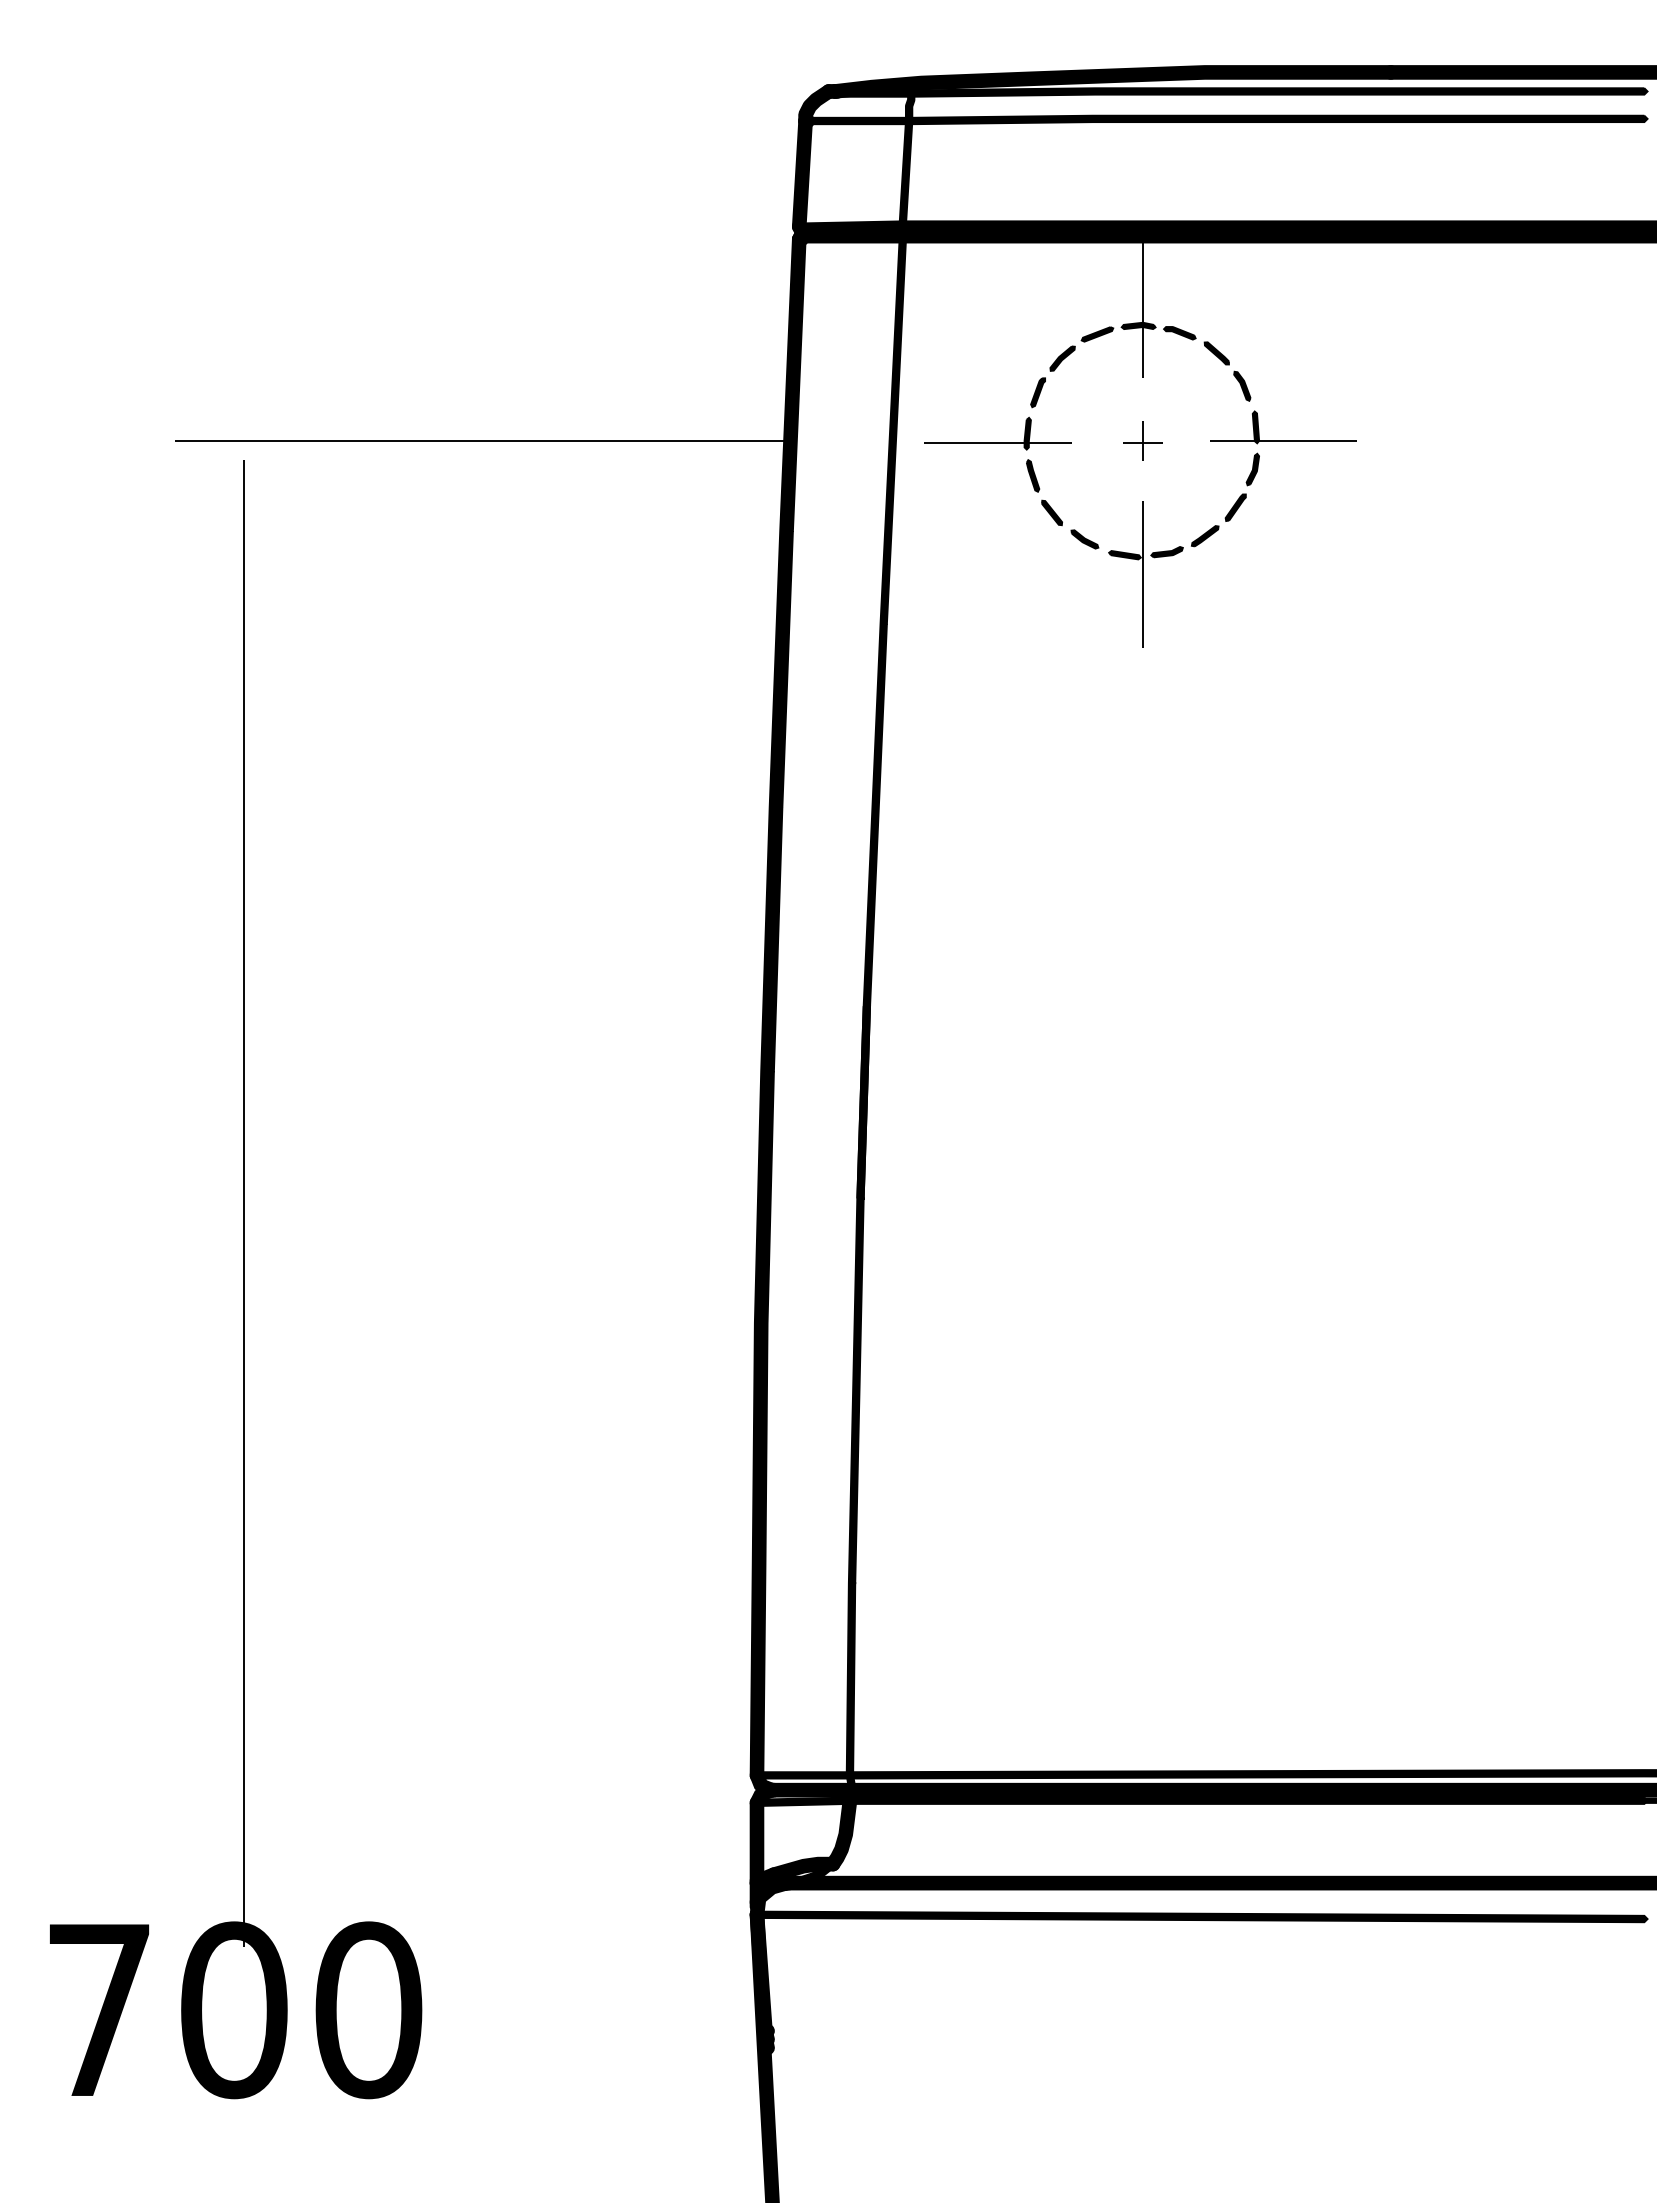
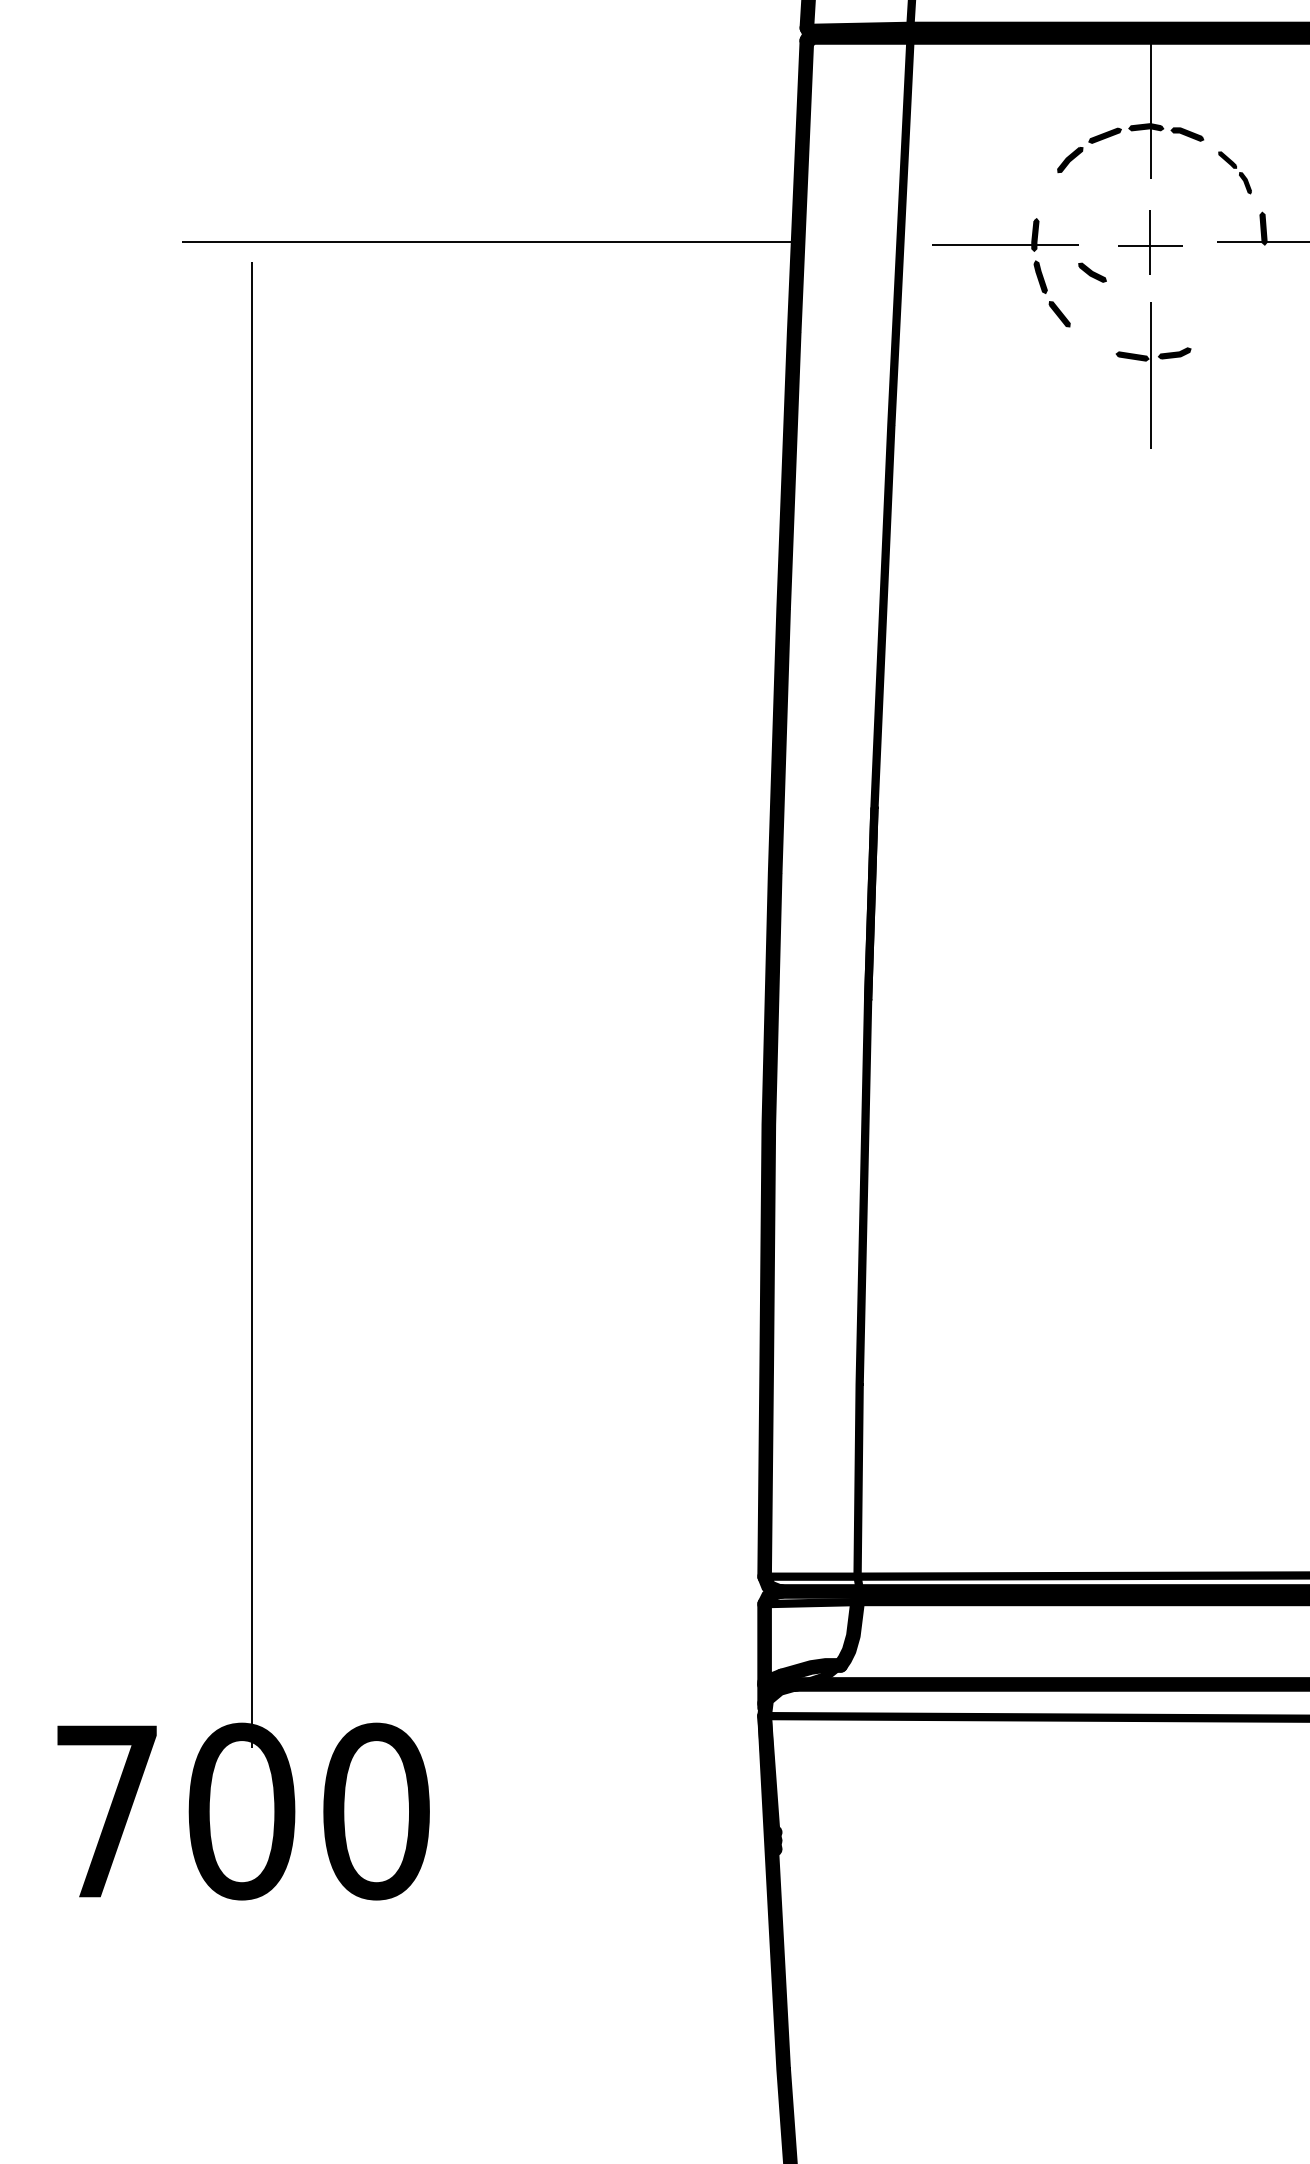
part: (1227, 371) -> (1235, 172), size x0.7
part: (1037, 392) -> (1045, 193), removed
part: (1142, 440) -> (1150, 241), size x1.6
part: (1234, 503) -> (1242, 304), removed
part: (1084, 539) -> (1092, 272), moved

